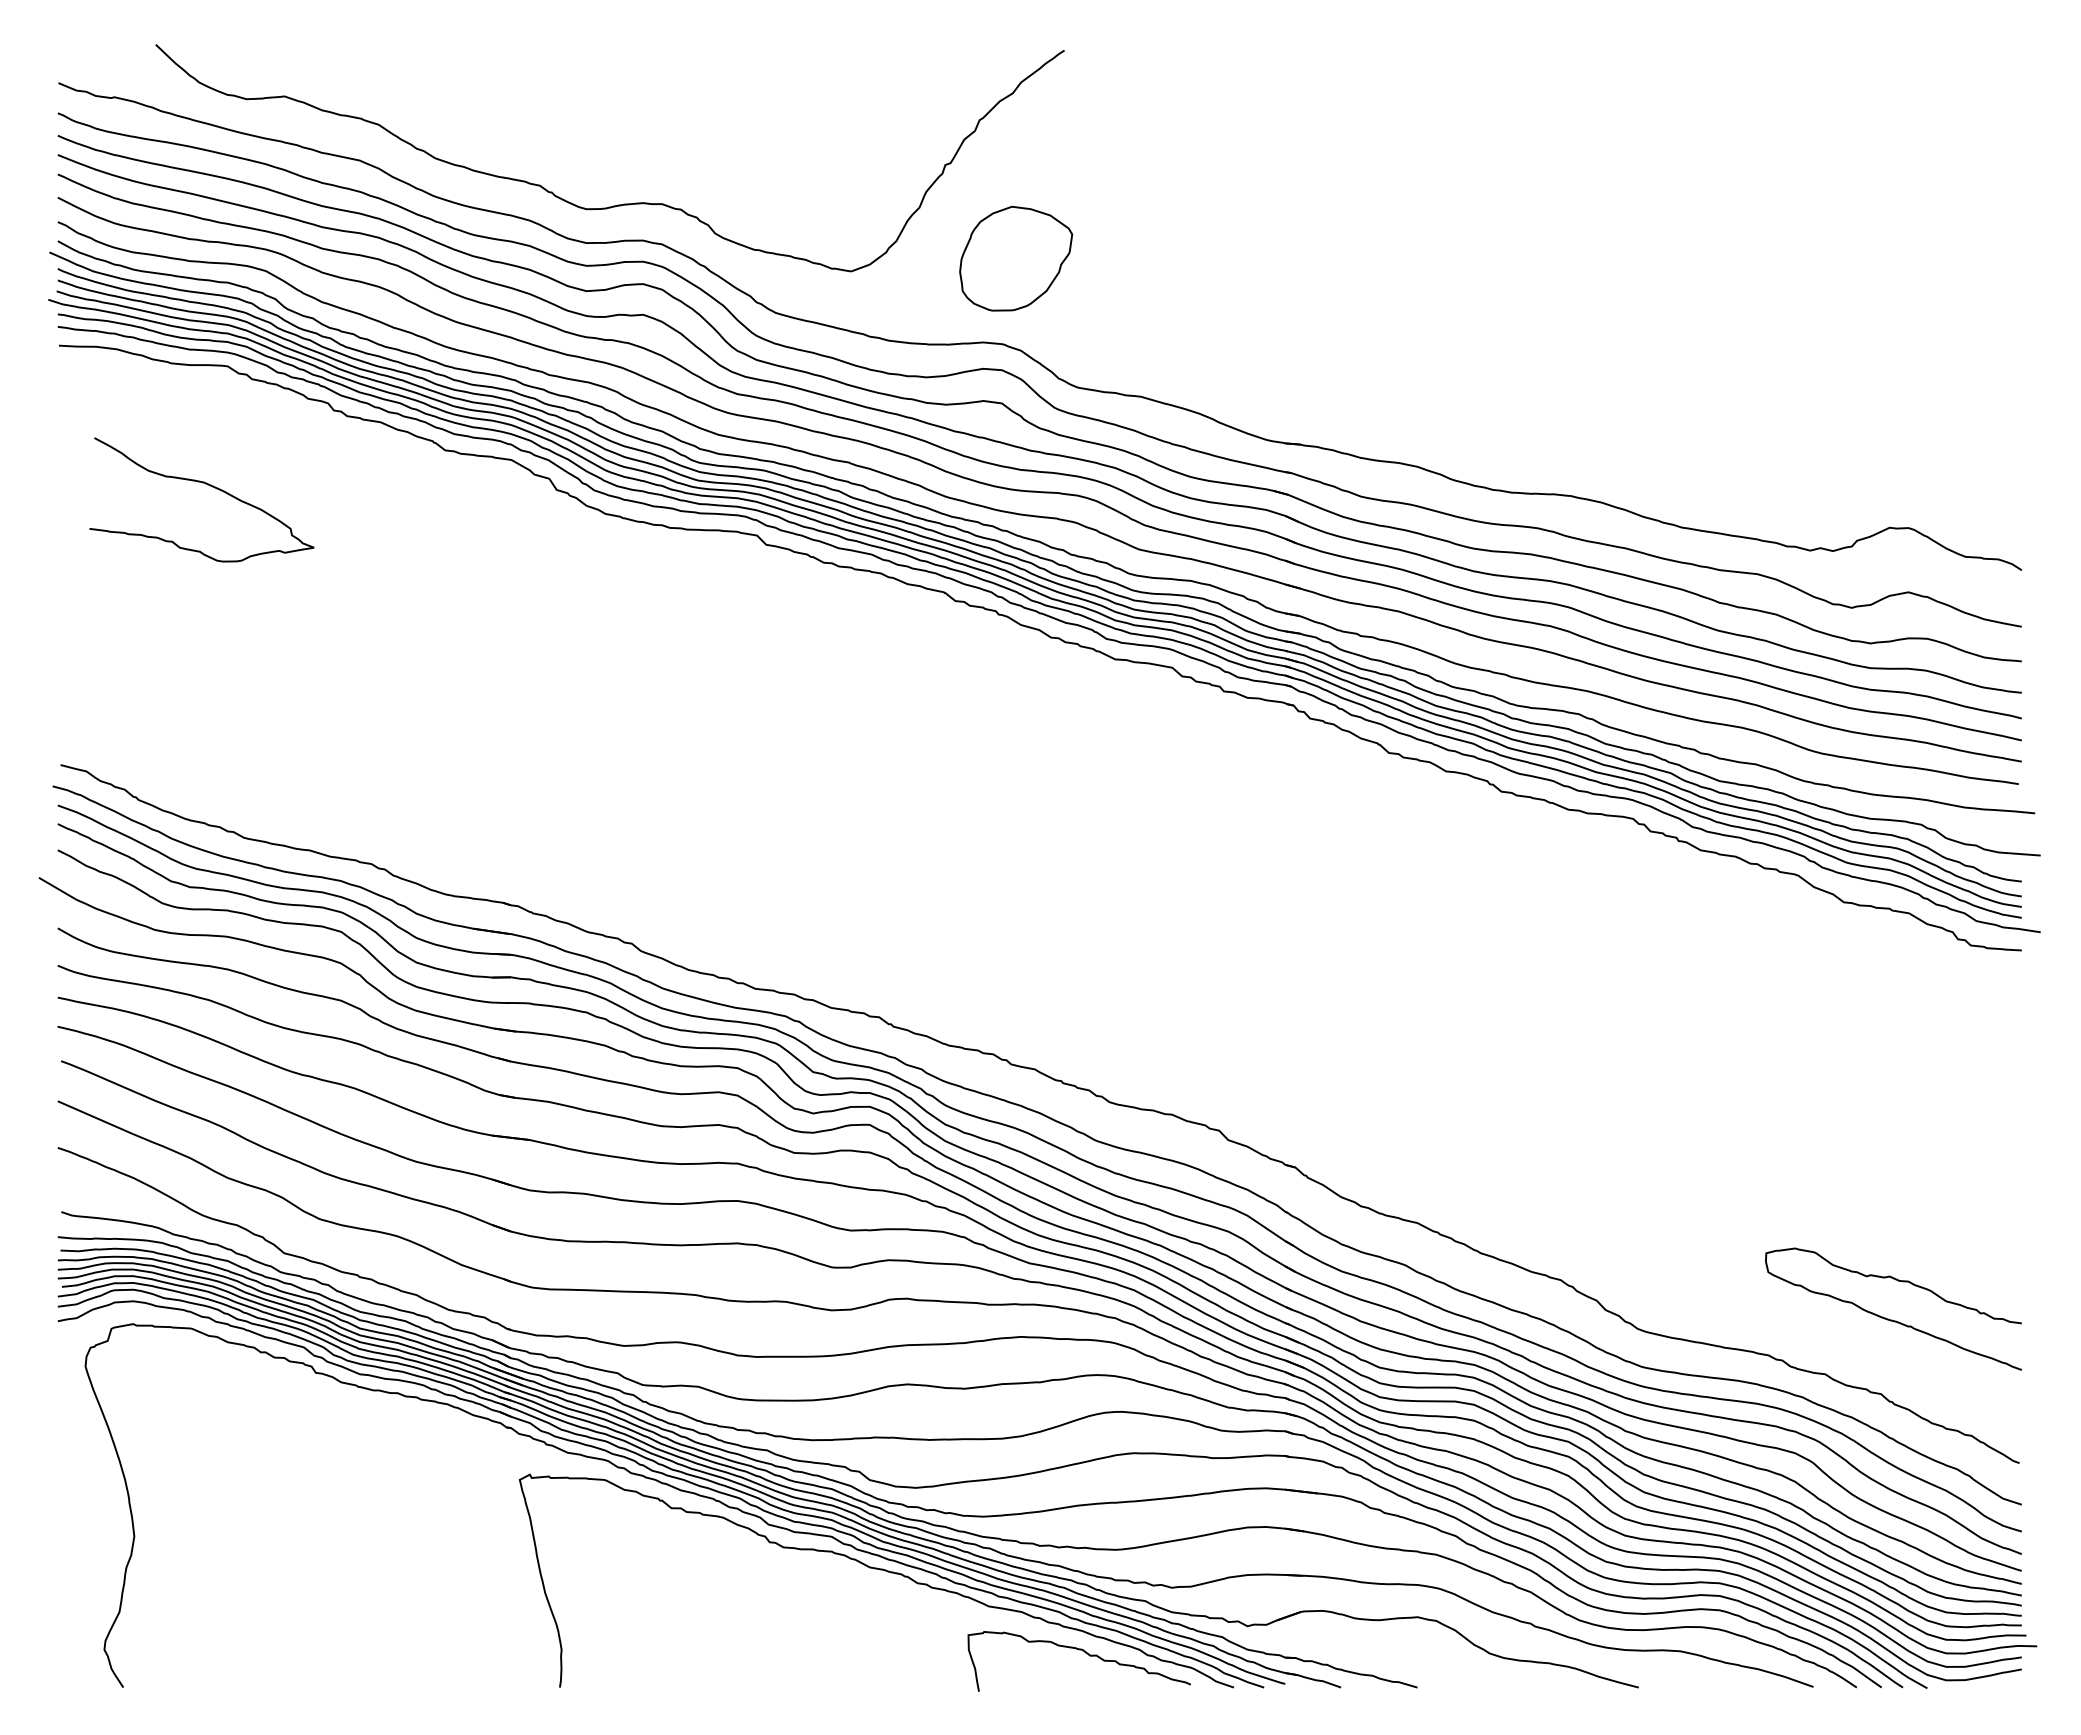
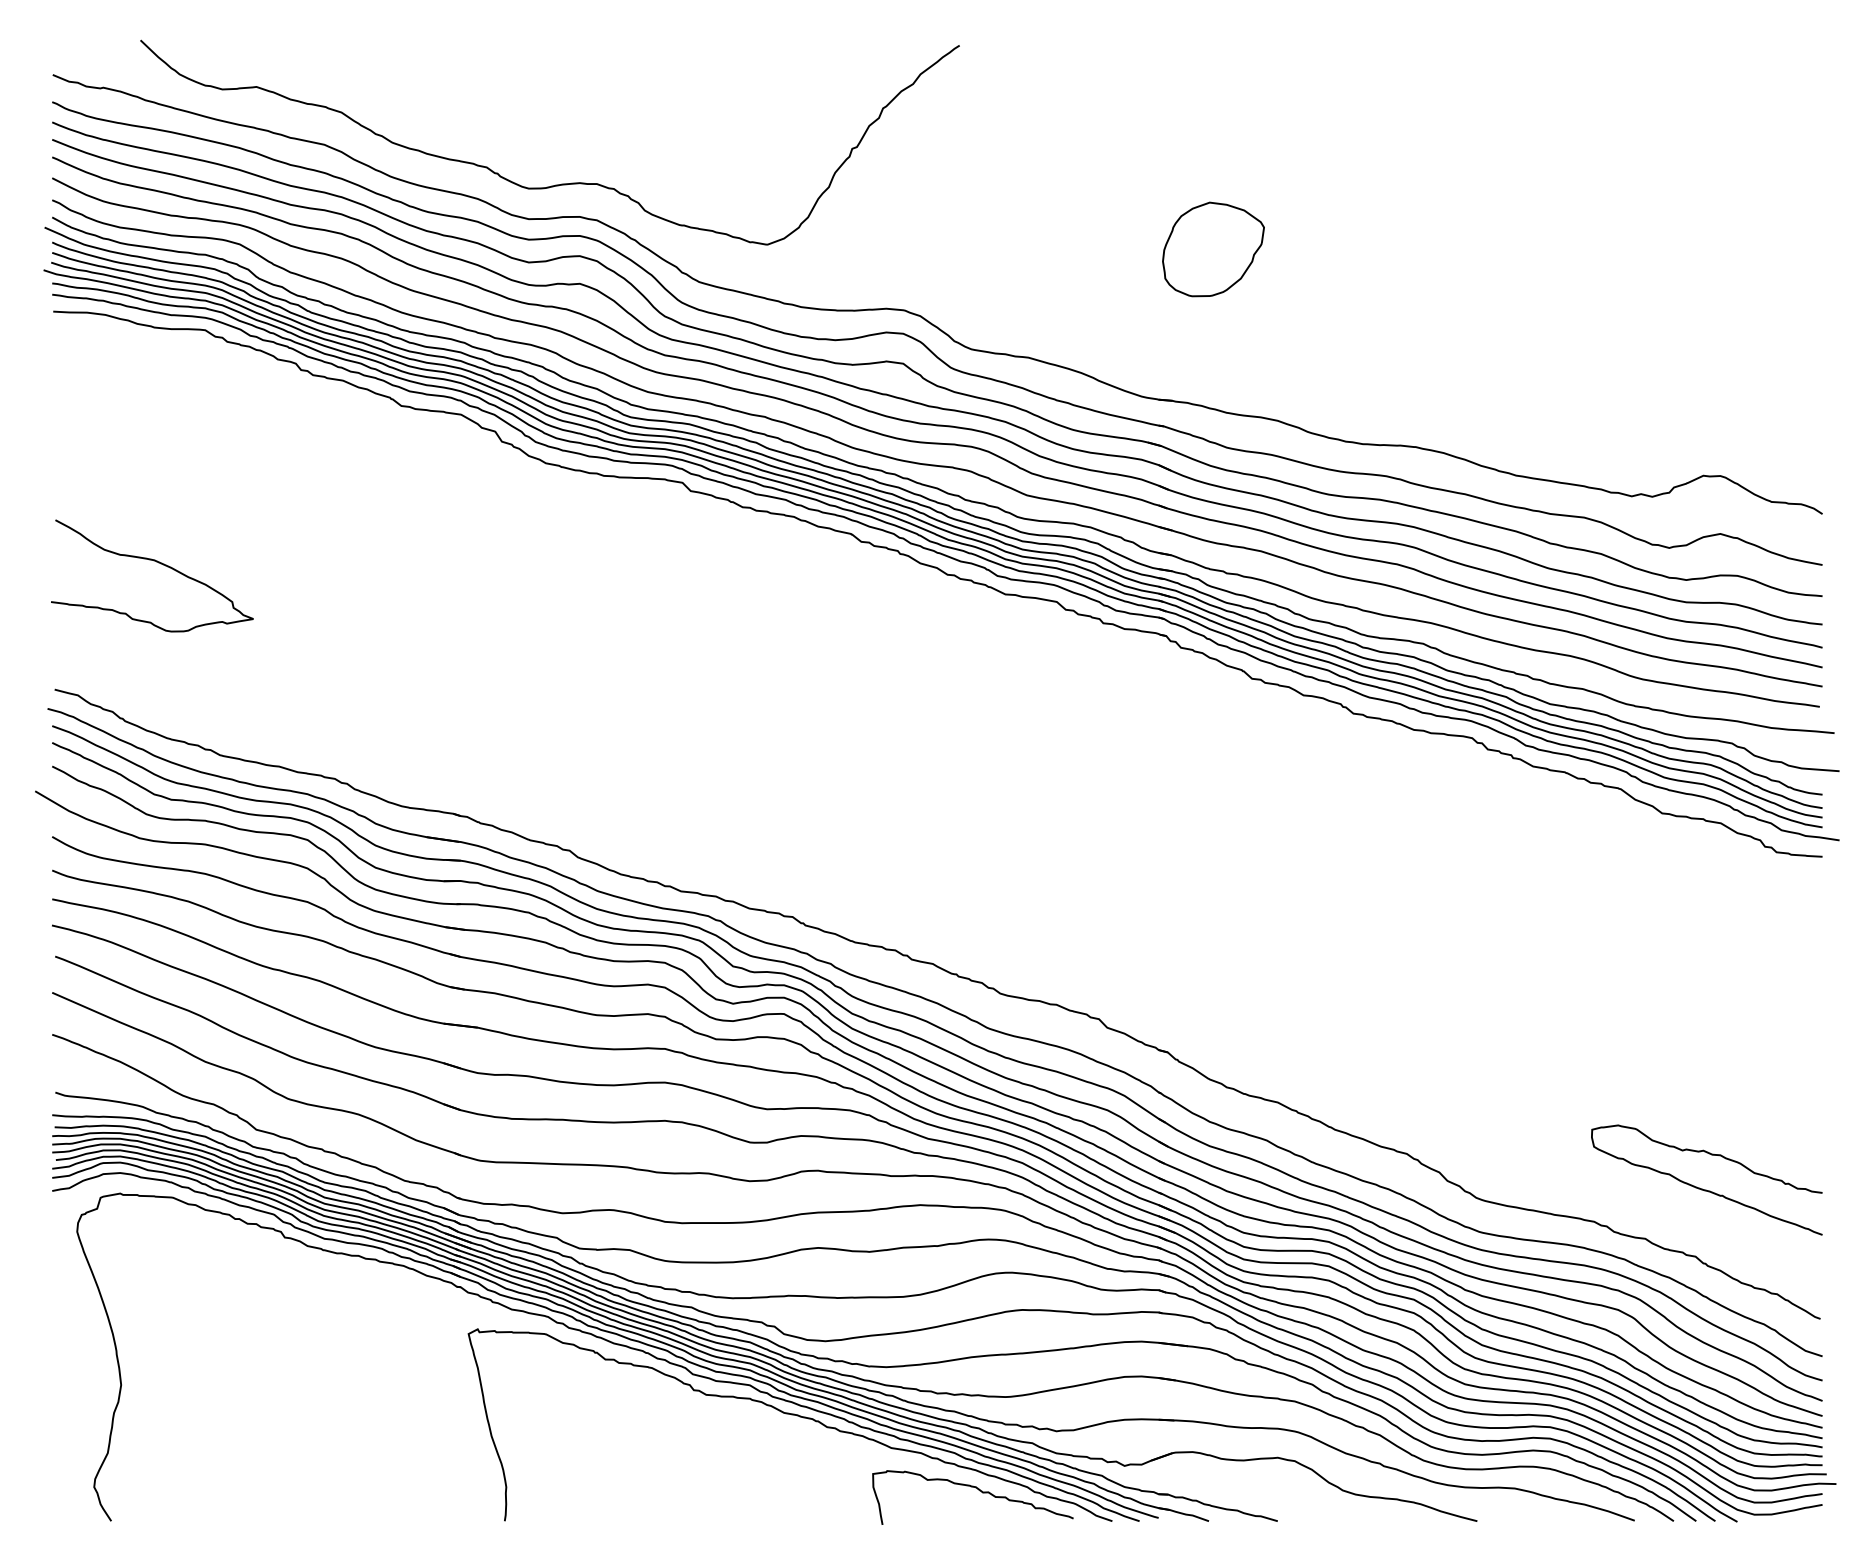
part: (1016, 258) -> (1213, 249), moved
curve: (207, 485) -> (157, 562), moved

